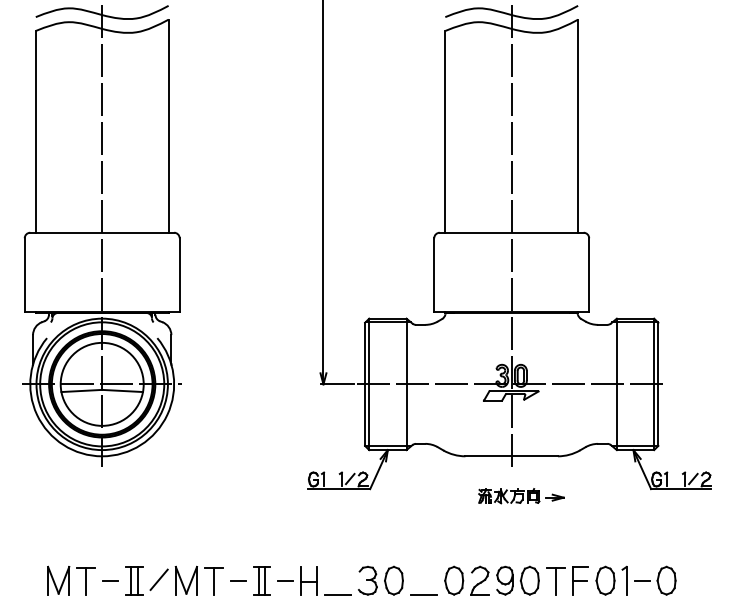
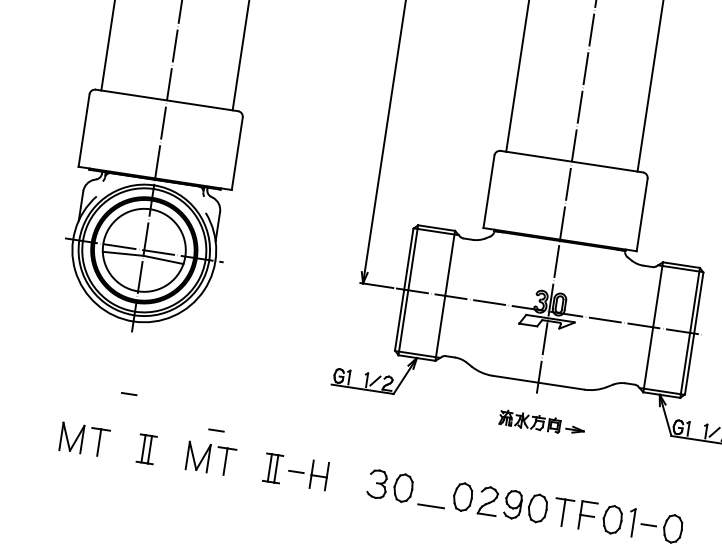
line: (158, 579) -> (170, 451), removed
line: (110, 580) -> (128, 393), moved
line: (238, 580) -> (216, 430), moved
line: (337, 594) -> (345, 493), removed

